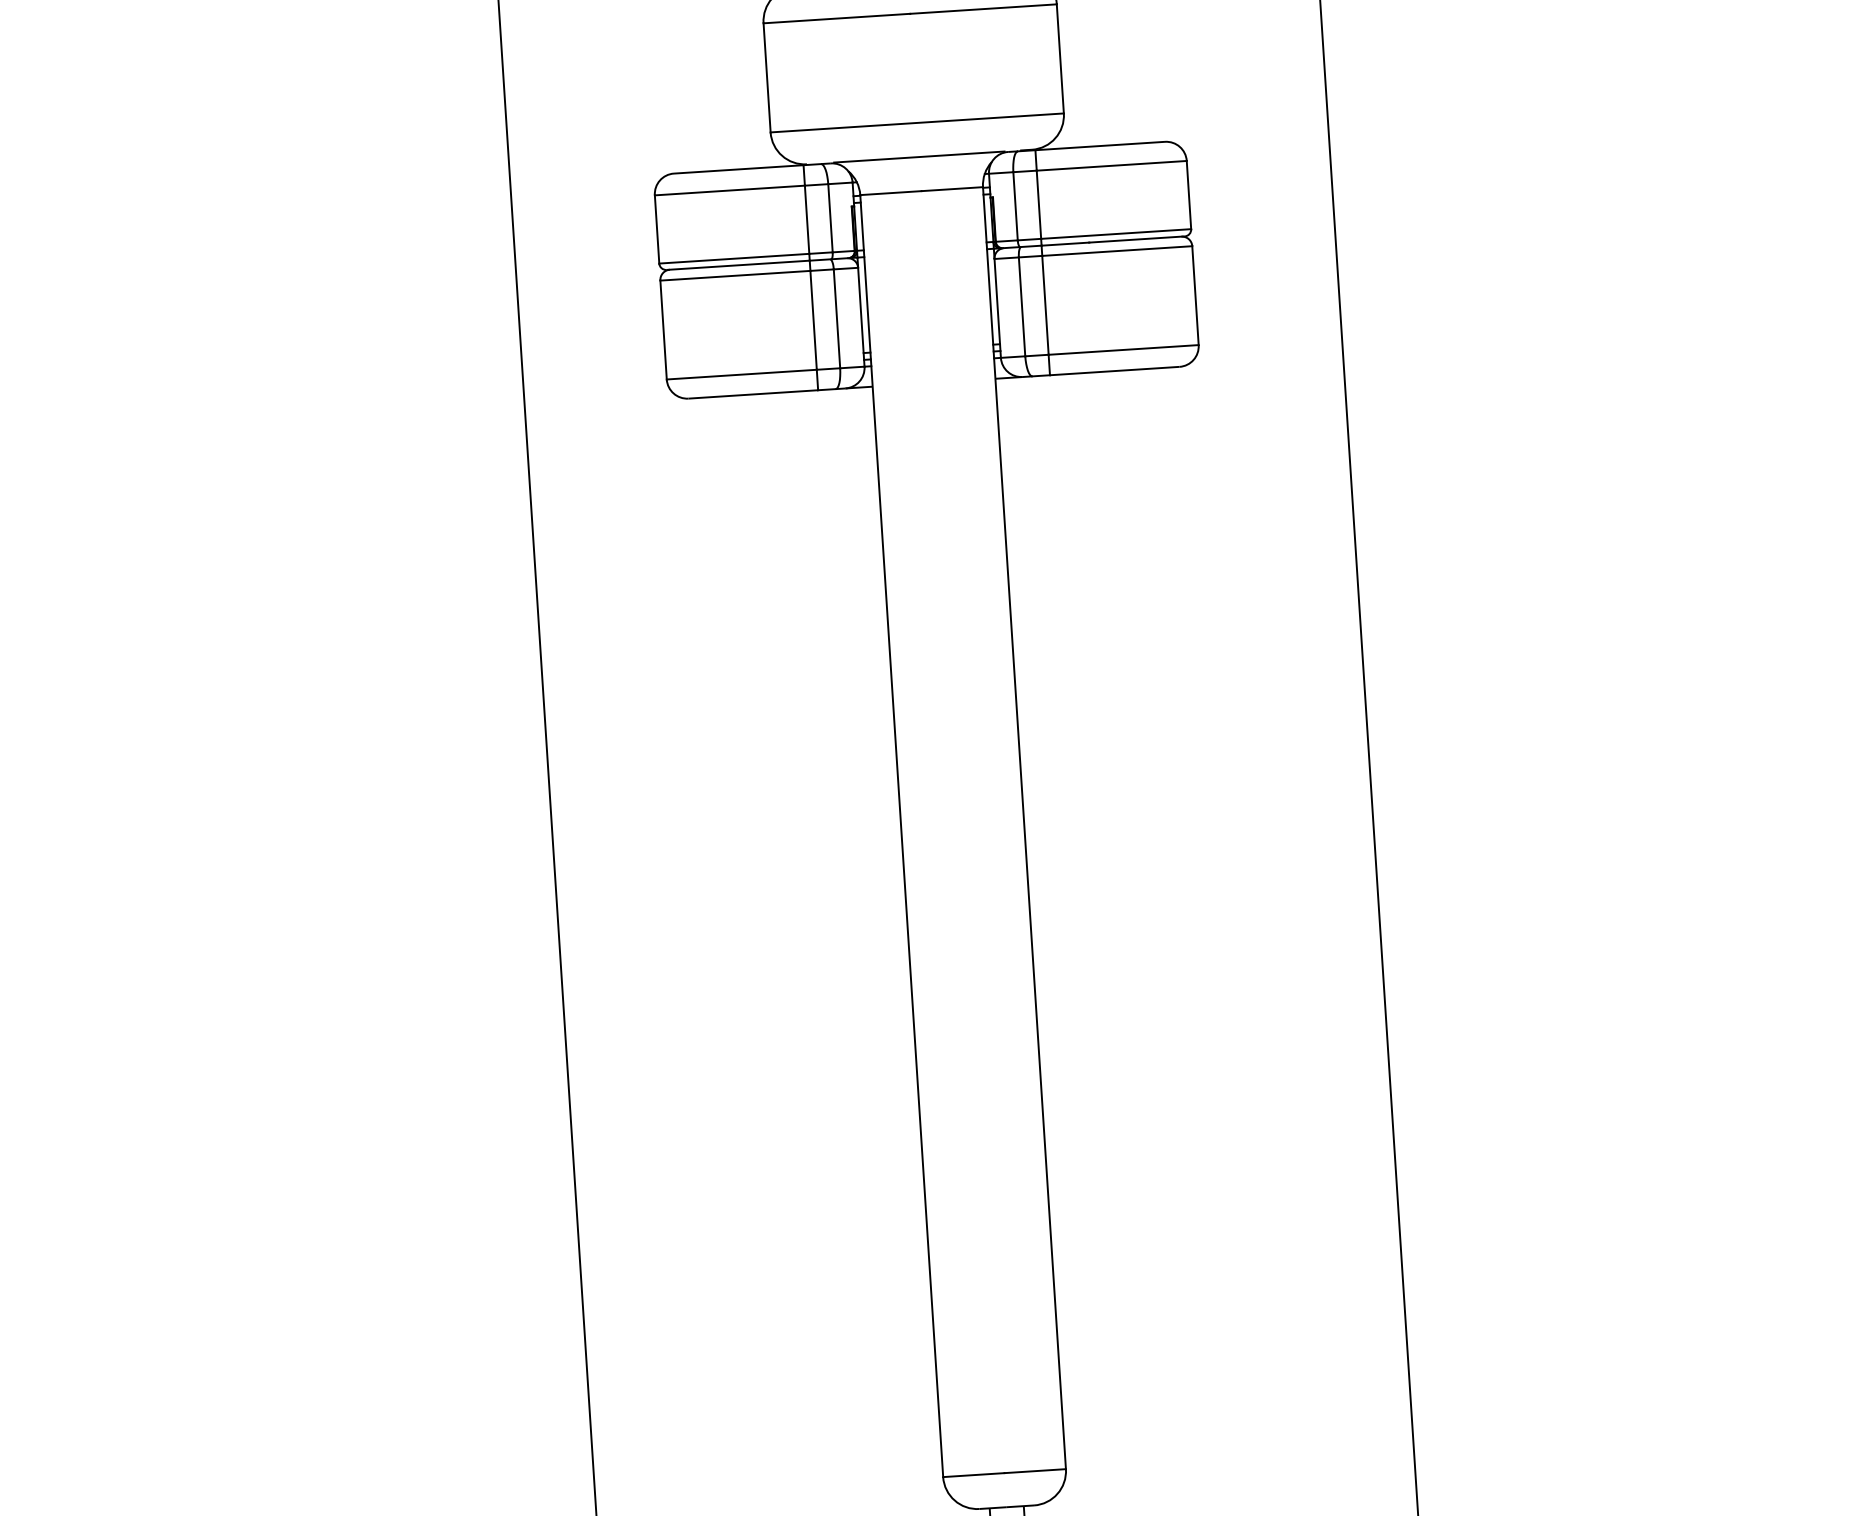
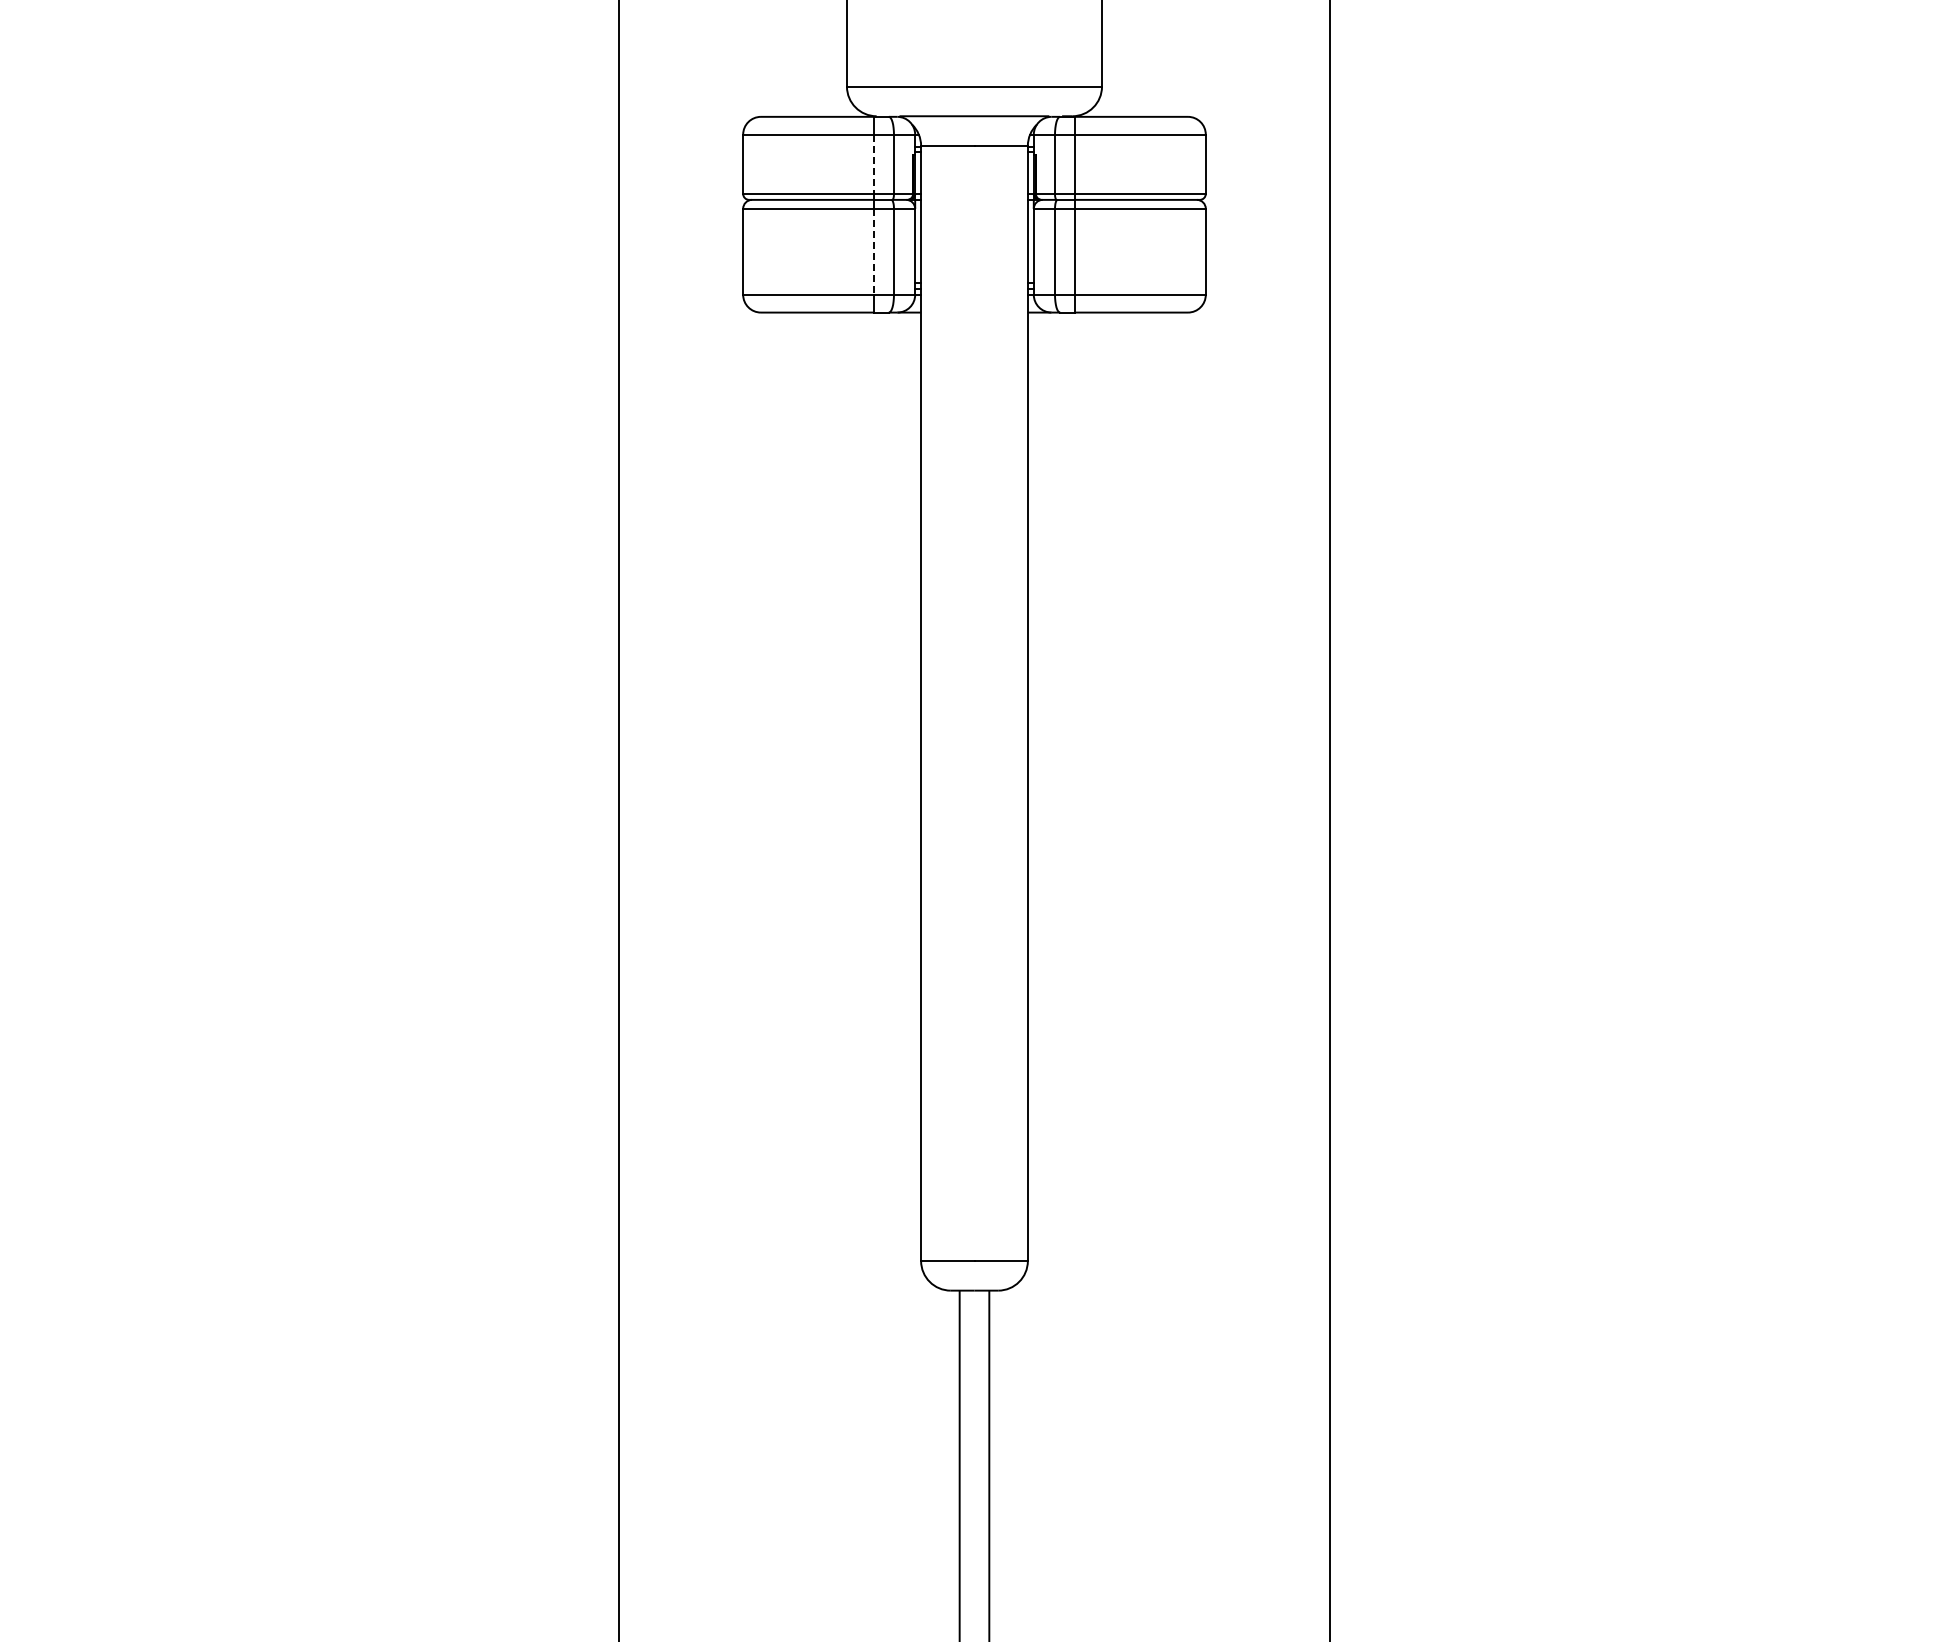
line: (806, 220) -> (873, 164), solid -> dashed
line: (813, 321) -> (873, 252), solid -> dashed

